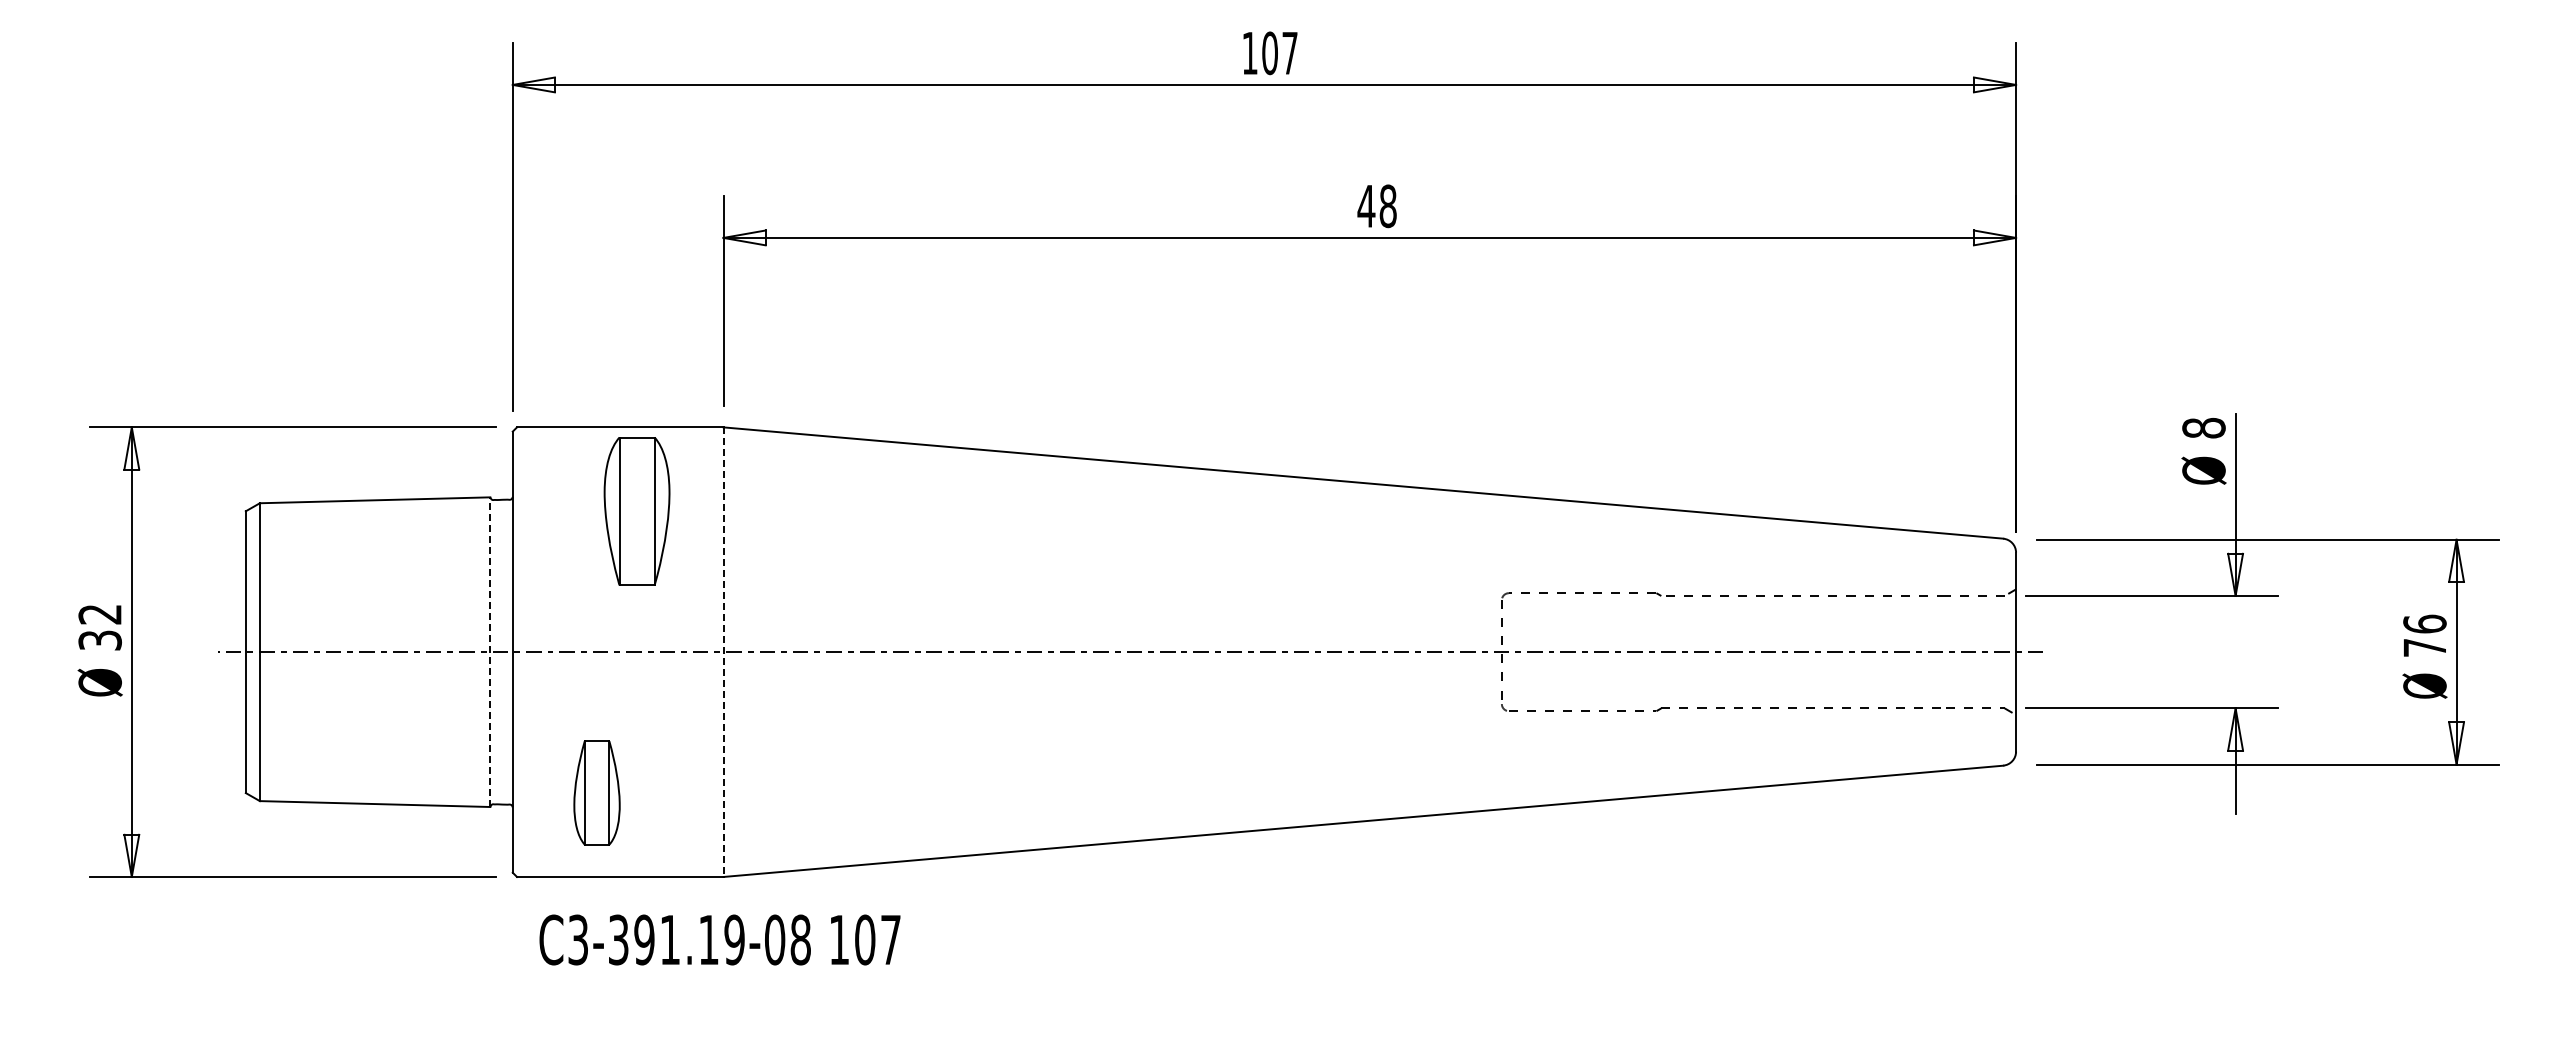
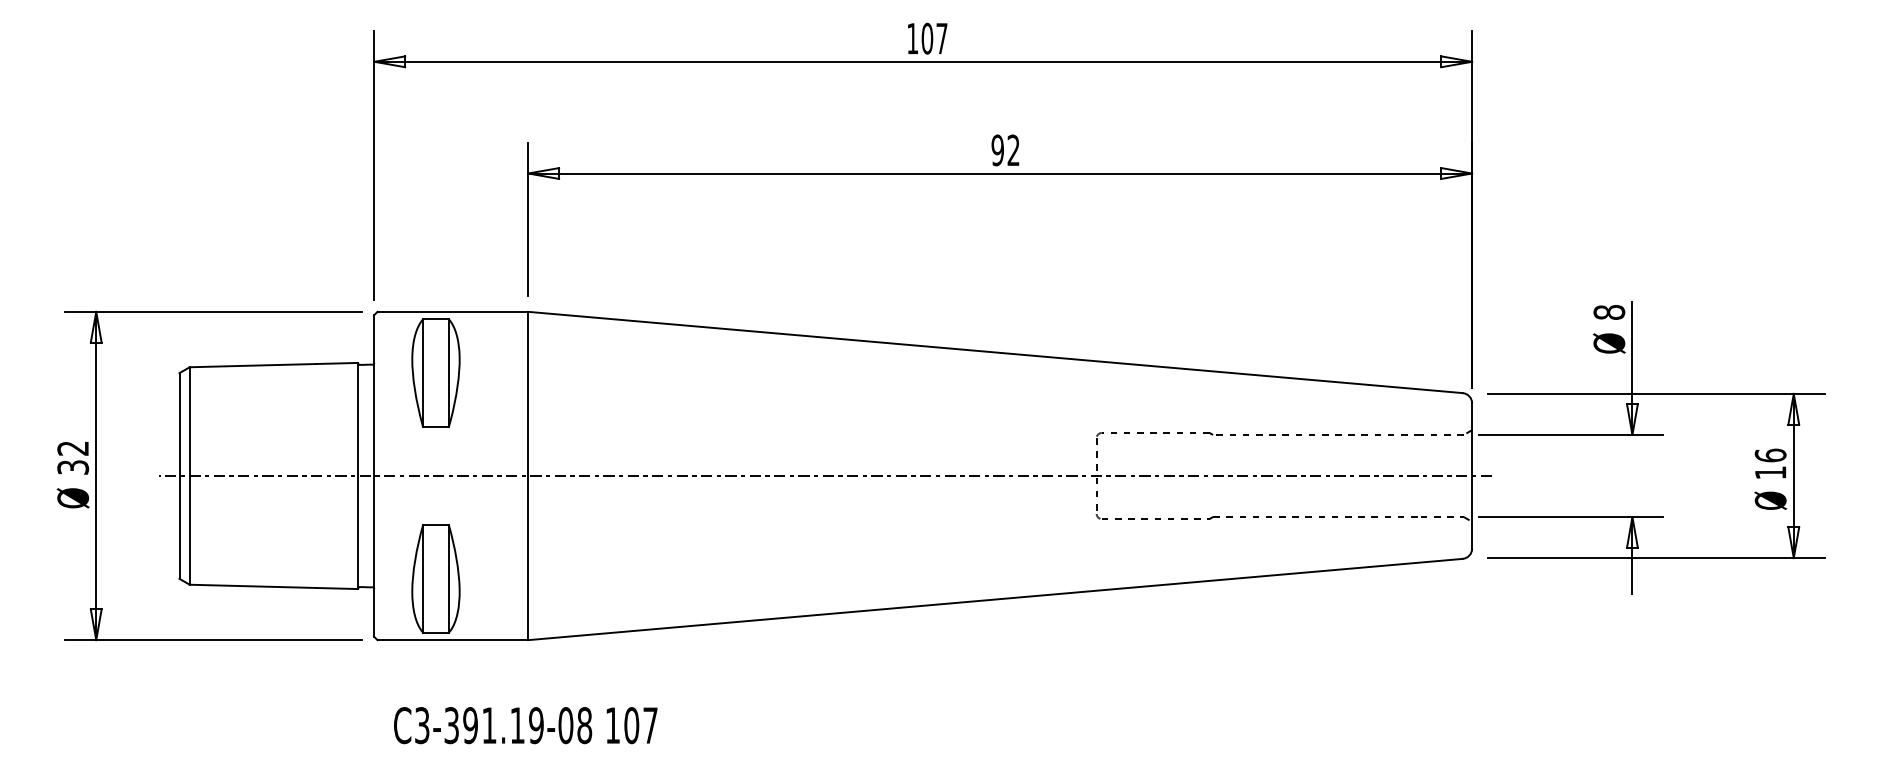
text: (1376, 206) -> (1005, 150), 48 -> 92
part: (636, 511) -> (435, 373), moved
text: (2424, 647) -> (1770, 472), 76 -> 16
line: (490, 652) -> (358, 476), dashed -> solid
line: (723, 652) -> (528, 476), dashed -> solid
part: (596, 792) -> (435, 578), size x1.43
text: (719, 939) -> (525, 725), moved

